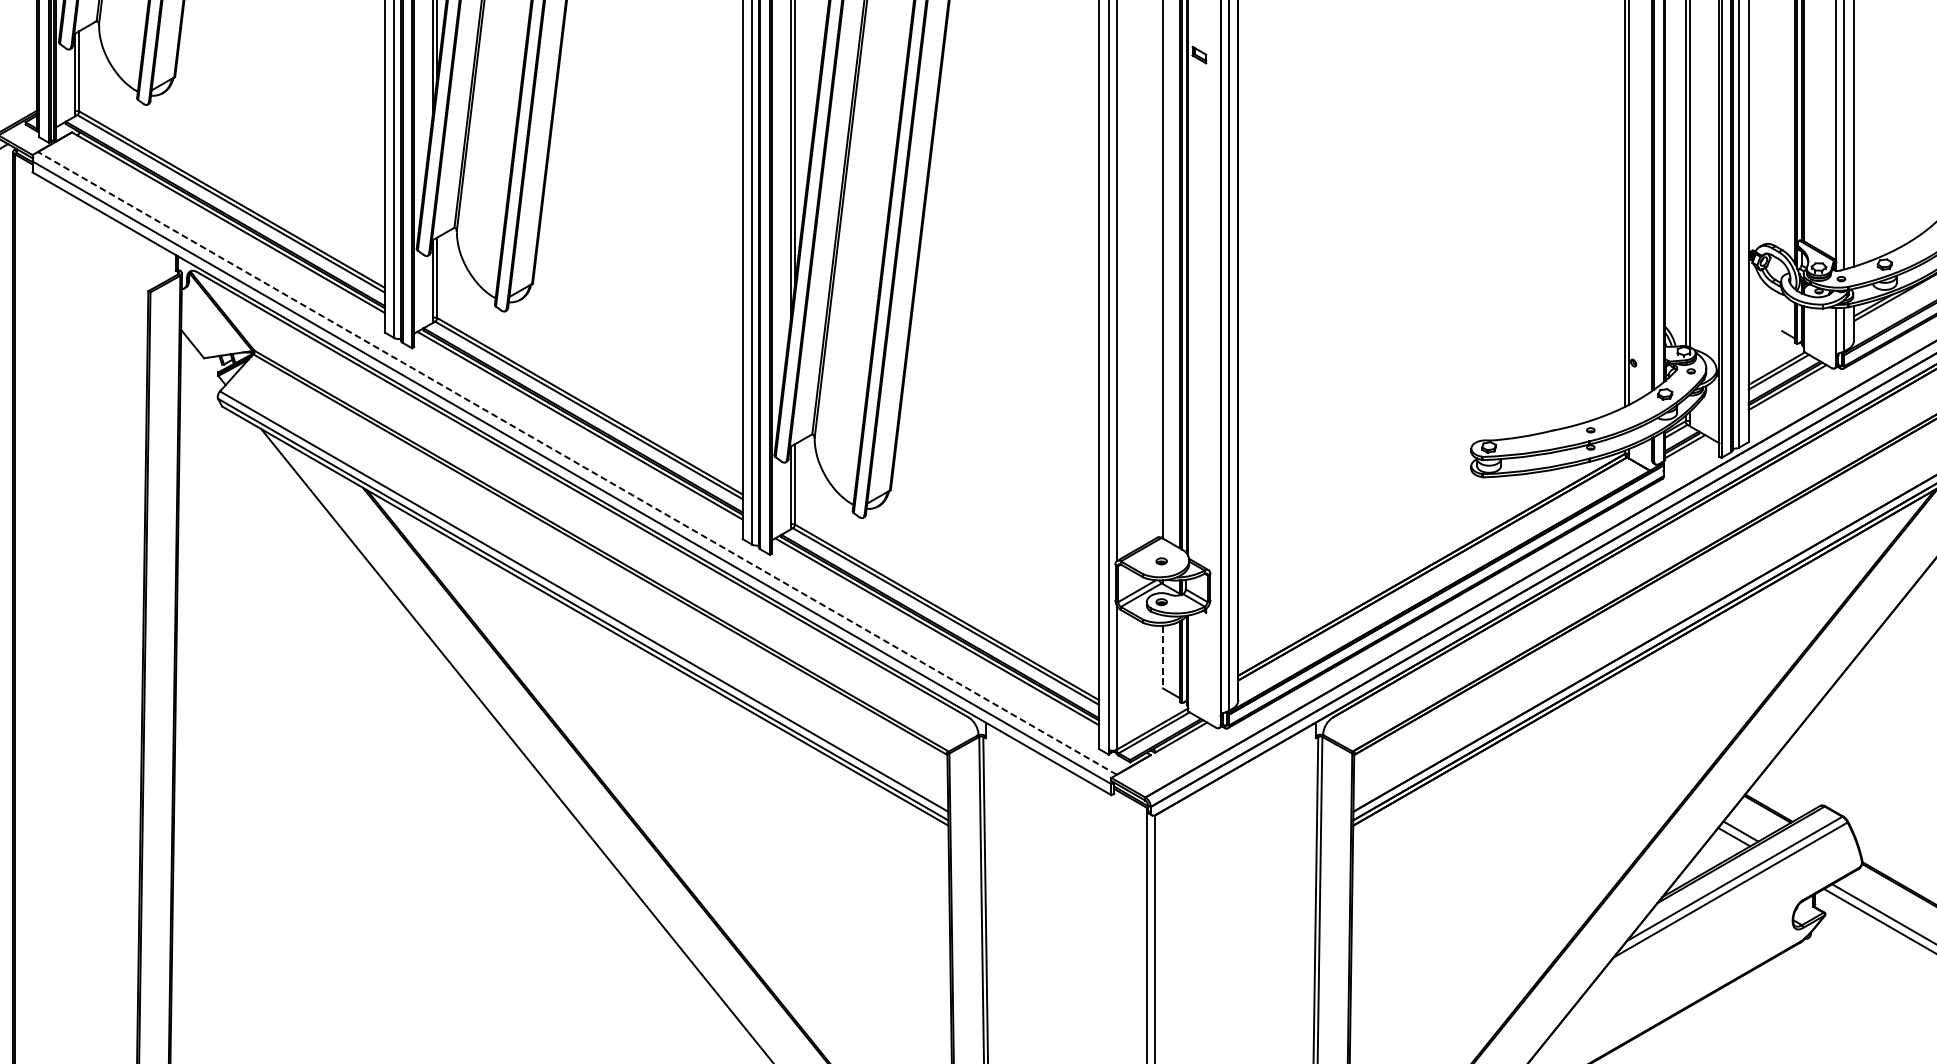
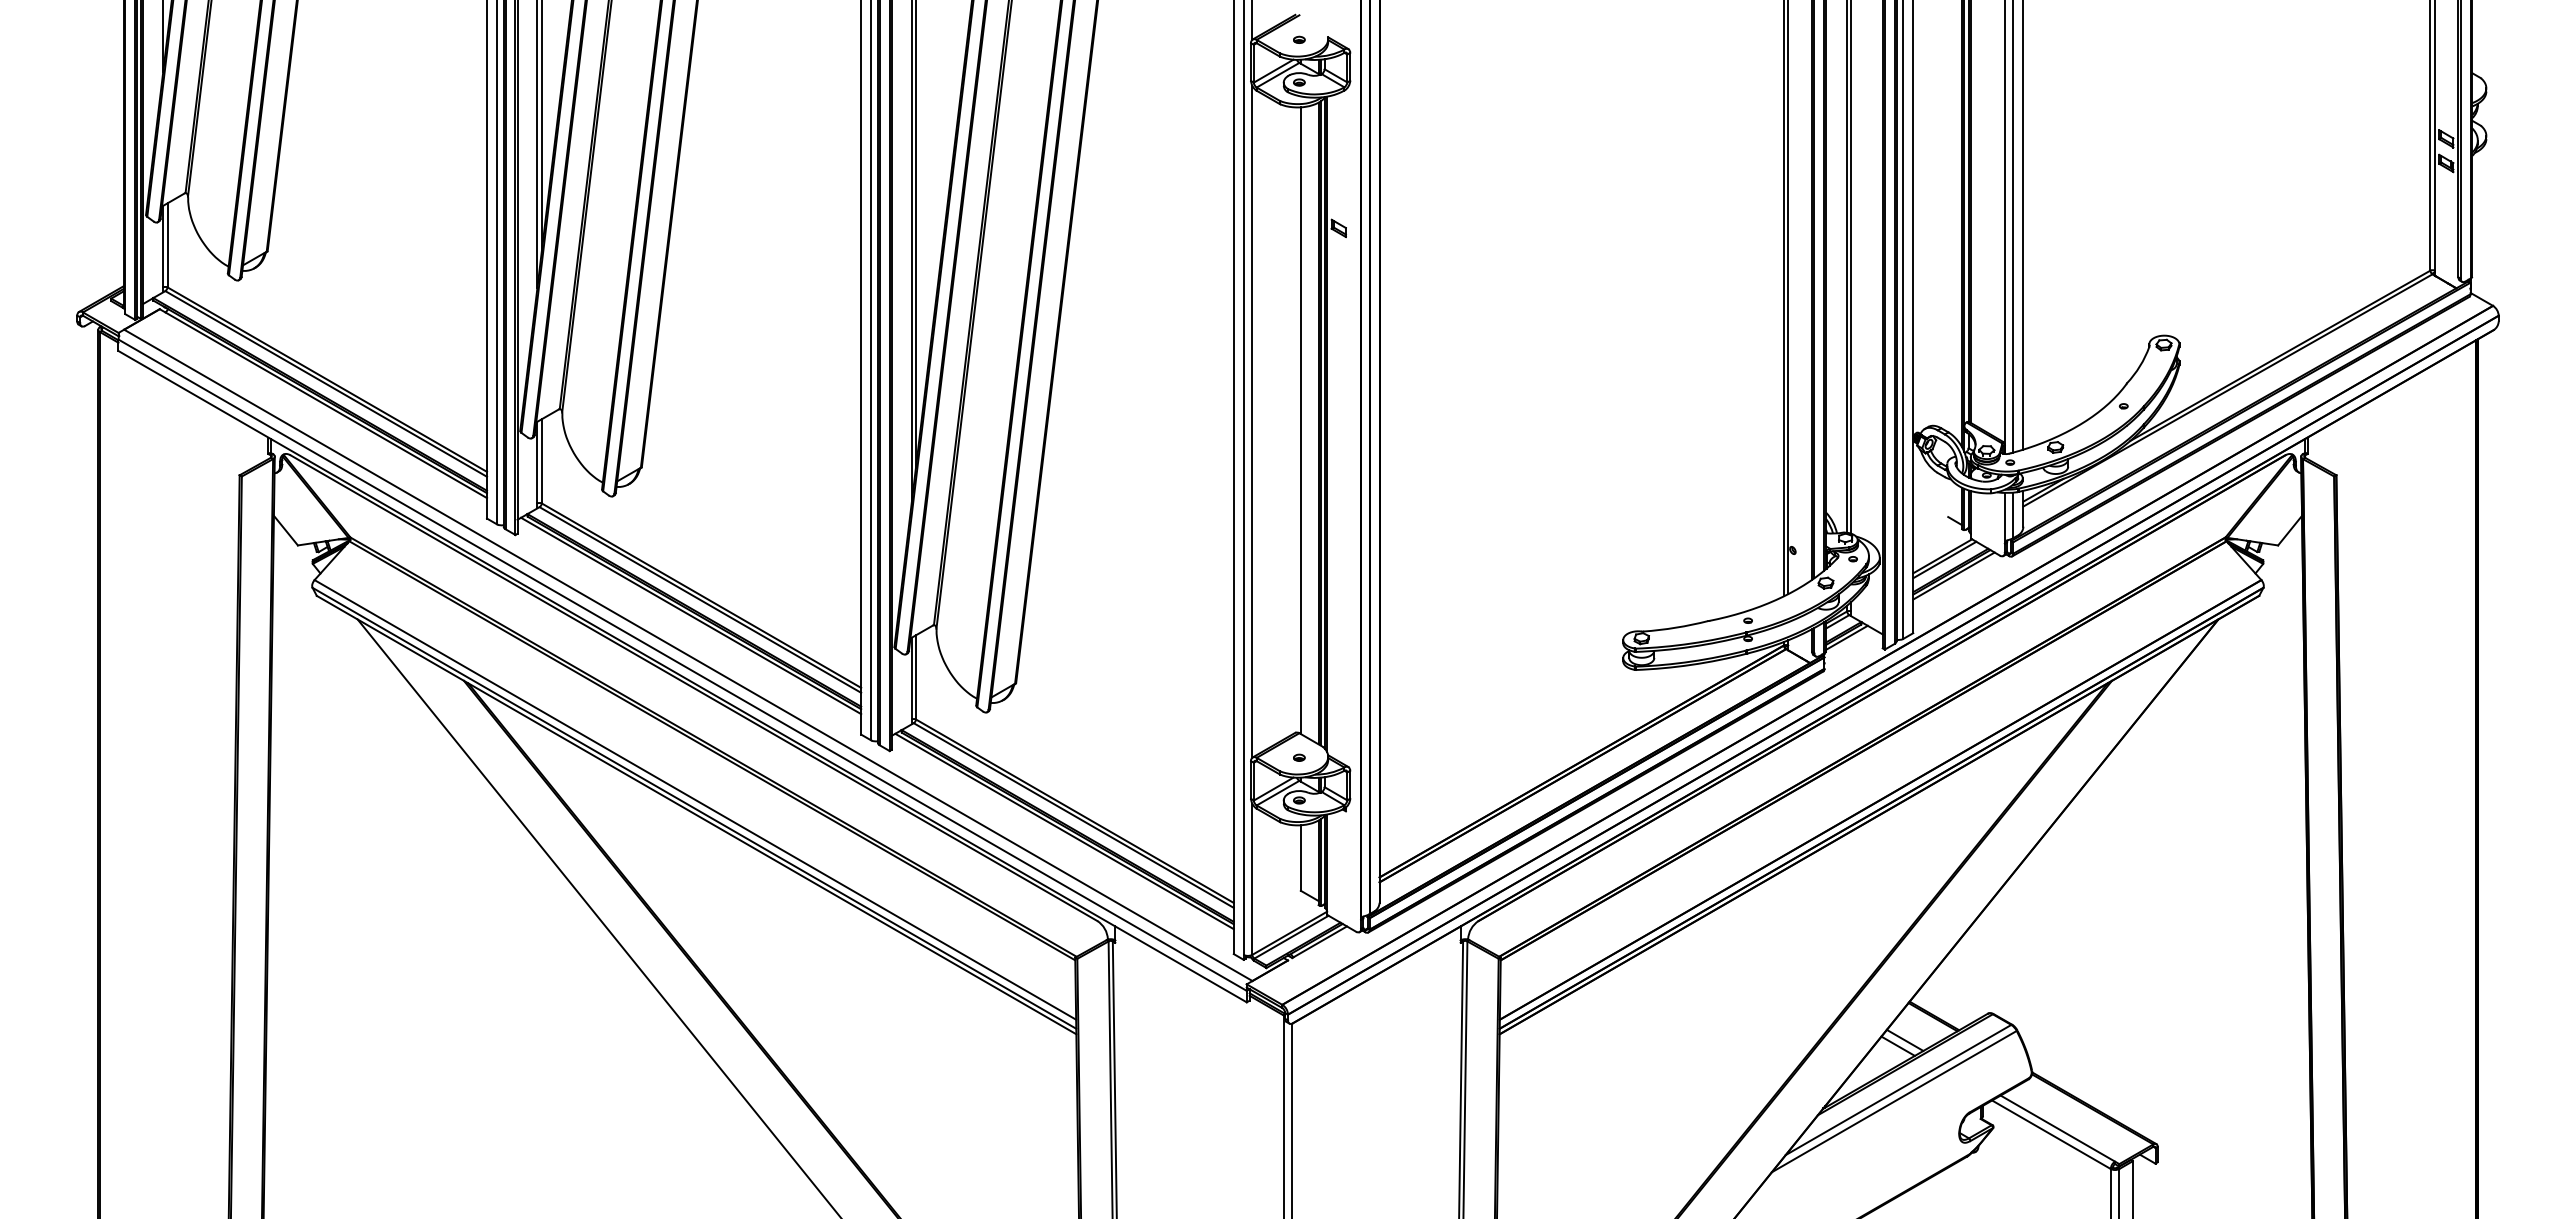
line: (576, 463) -> (687, 655), dashed -> solid
line: (1162, 657) -> (1300, 858), dashed -> solid

